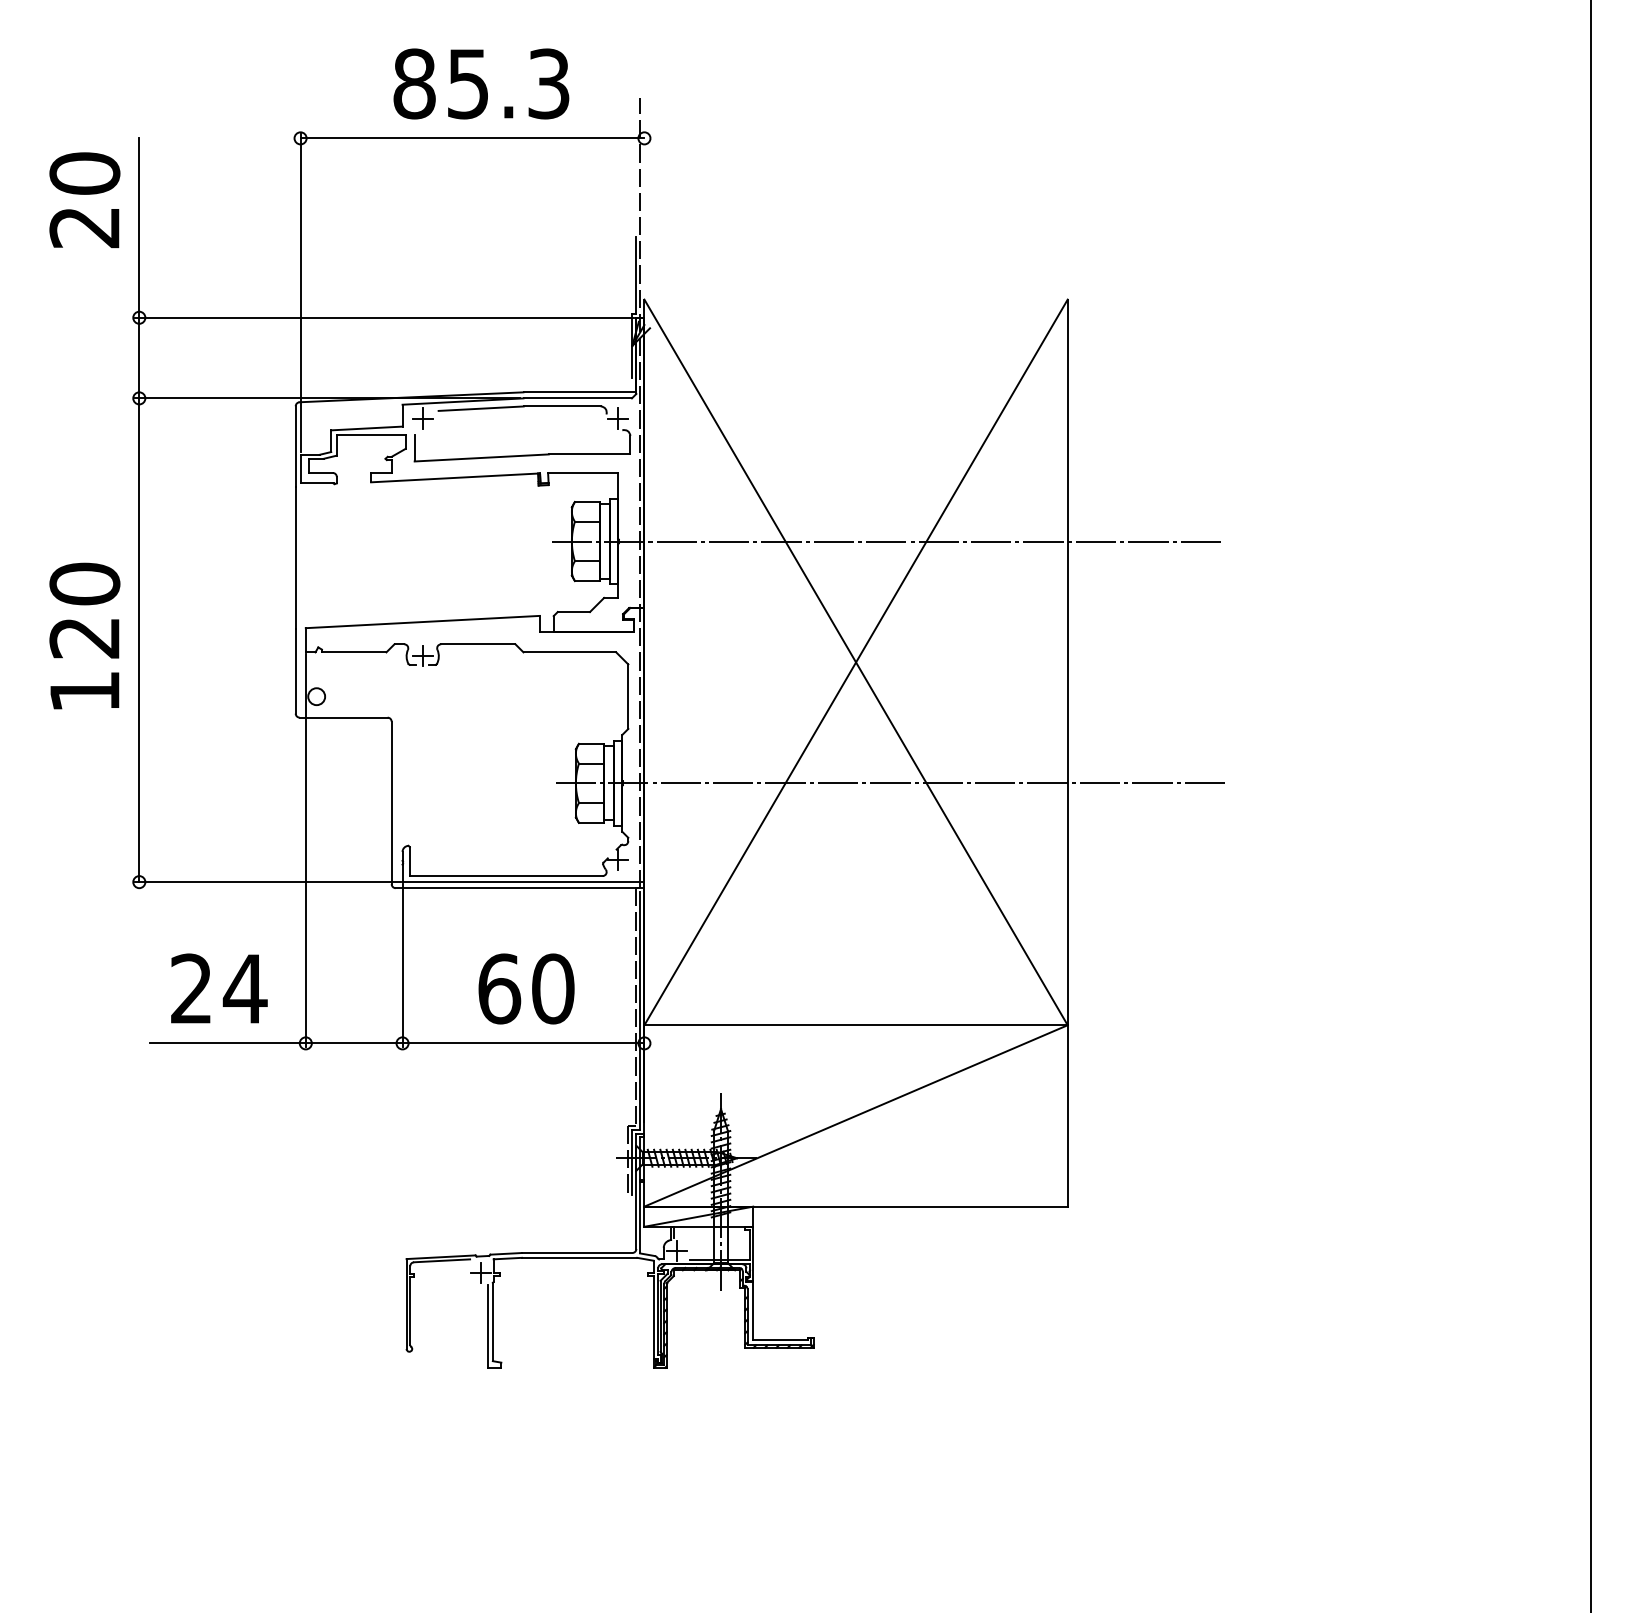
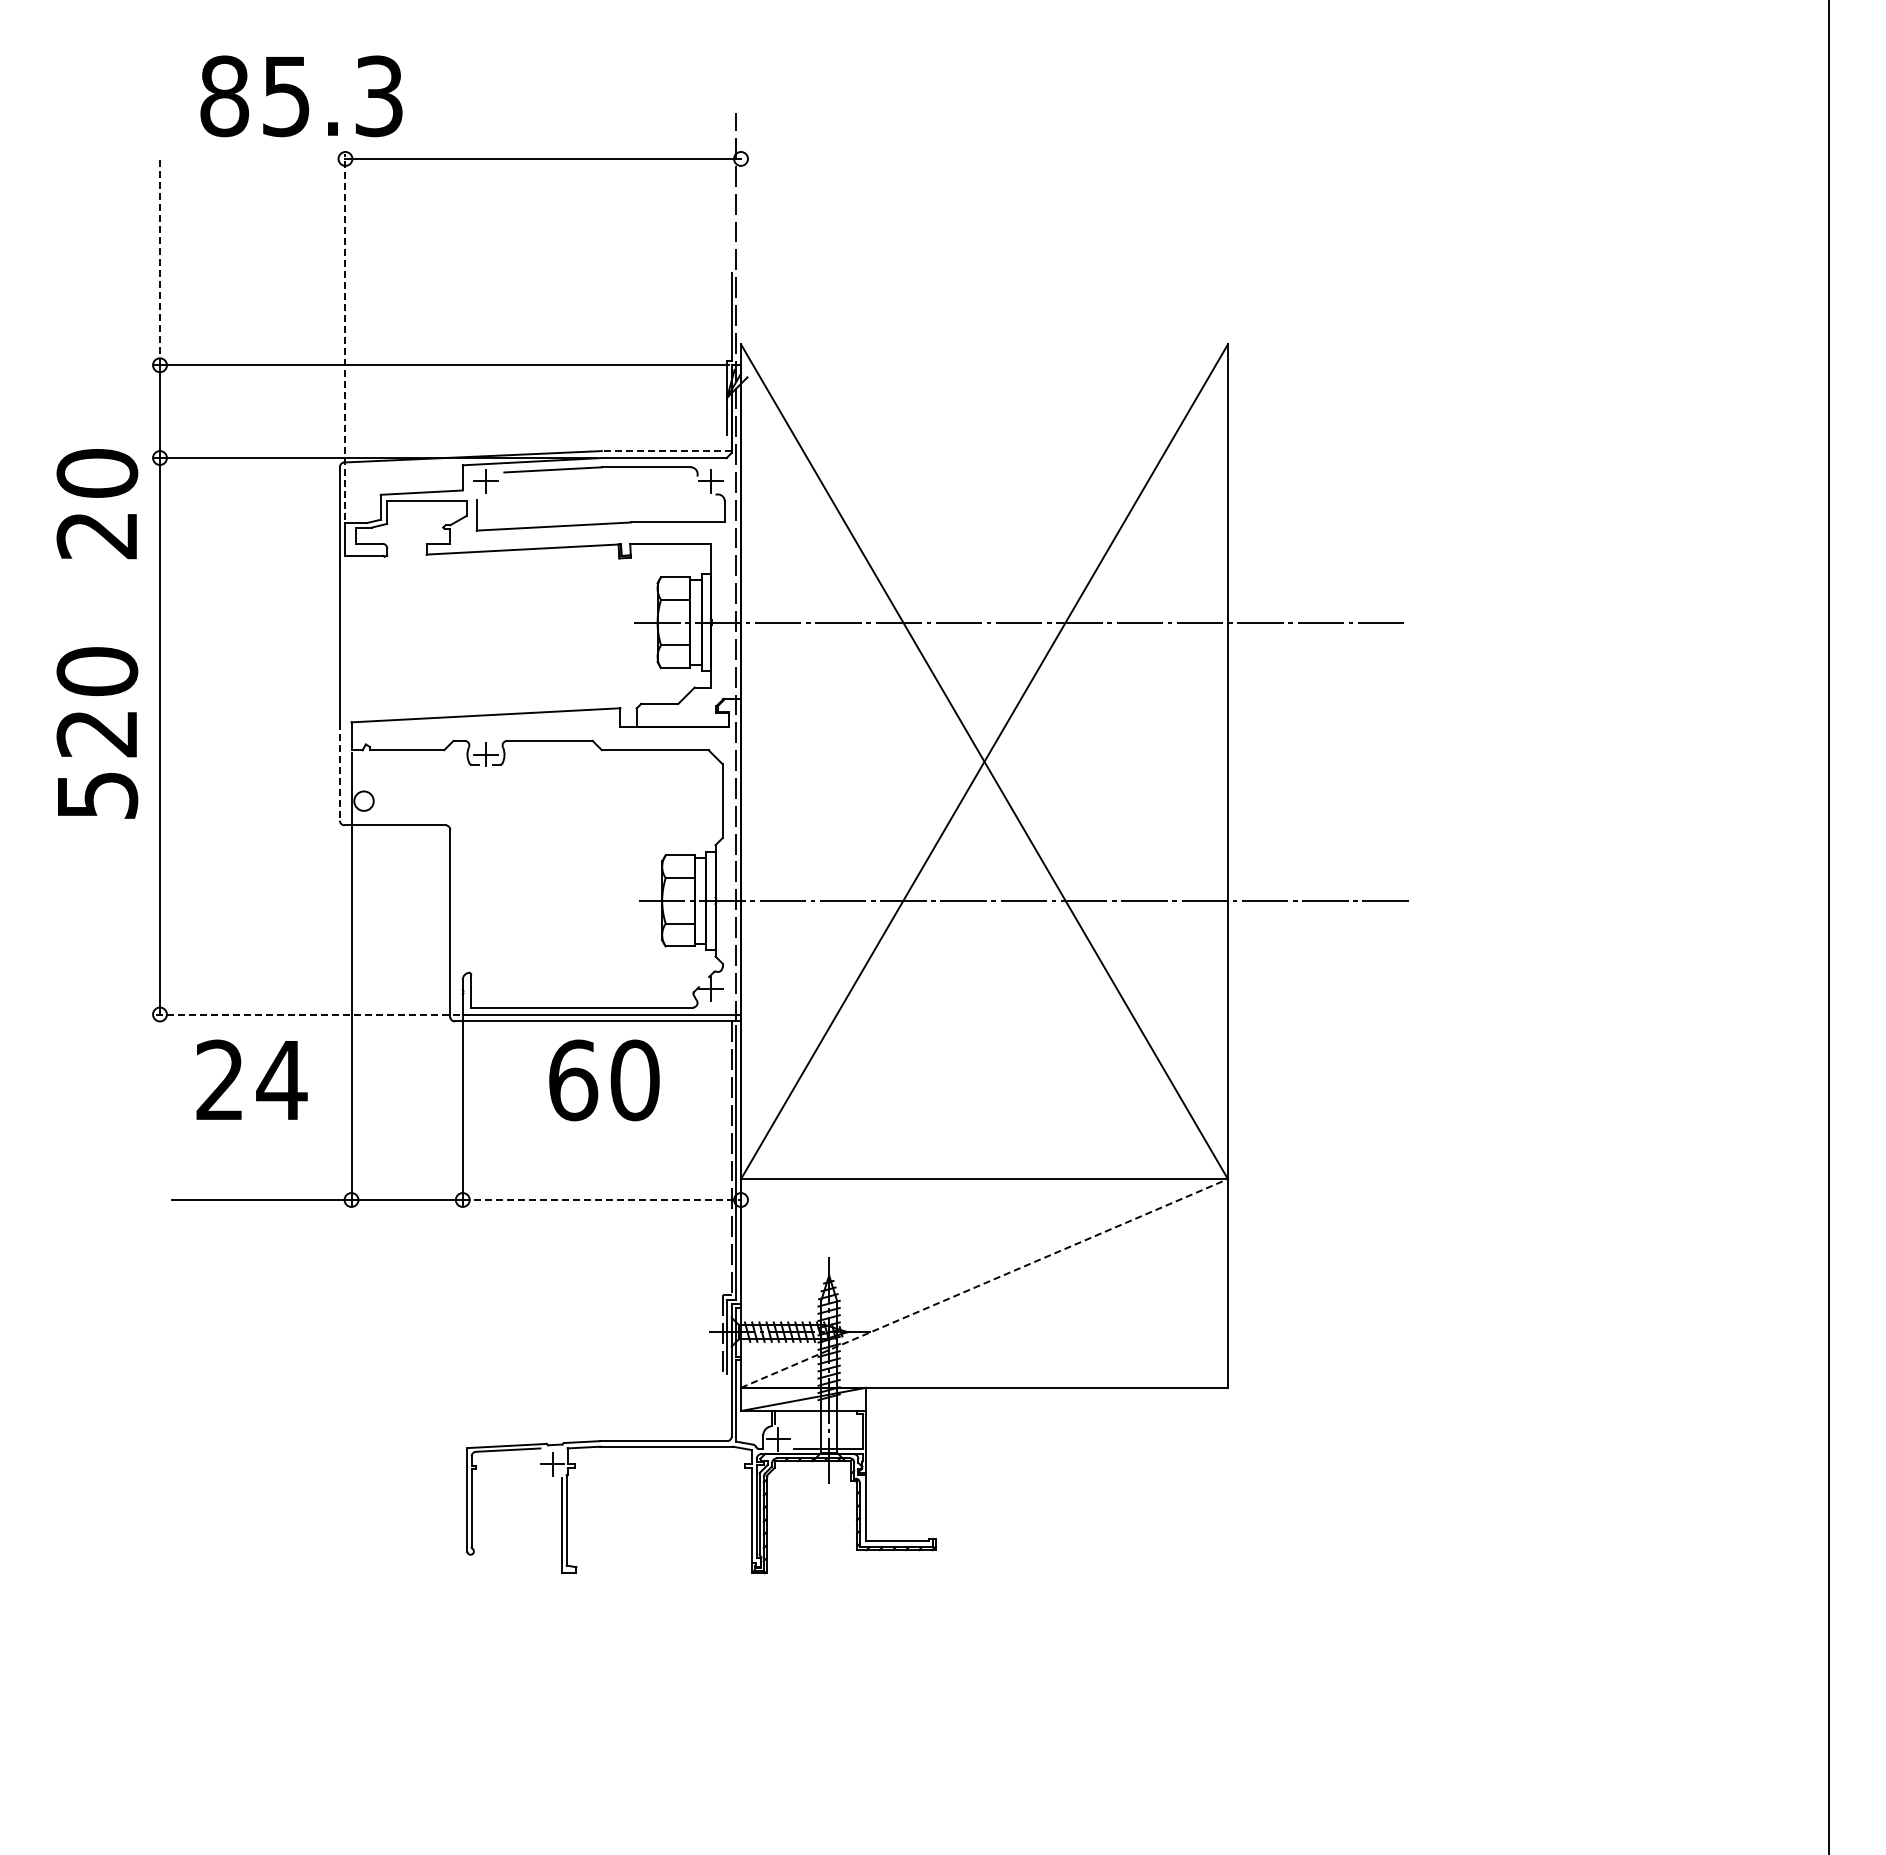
text: (481, 84) -> (301, 96), moved
text: (85, 200) -> (97, 504), moved
line: (138, 227) -> (159, 261), solid -> dashed
line: (300, 293) -> (345, 337), solid -> dashed
line: (579, 392) -> (666, 451), solid -> dashed
line: (295, 670) -> (339, 771), solid -> dashed
text: (85, 691) -> (98, 795), 120 -> 520
line: (267, 882) -> (307, 1014), solid -> dashed
text: (218, 988) -> (251, 1079), moved
text: (526, 989) -> (604, 1080), moved
line: (524, 1043) -> (602, 1200), solid -> dashed
line: (856, 1115) -> (984, 1283), solid -> dashed

